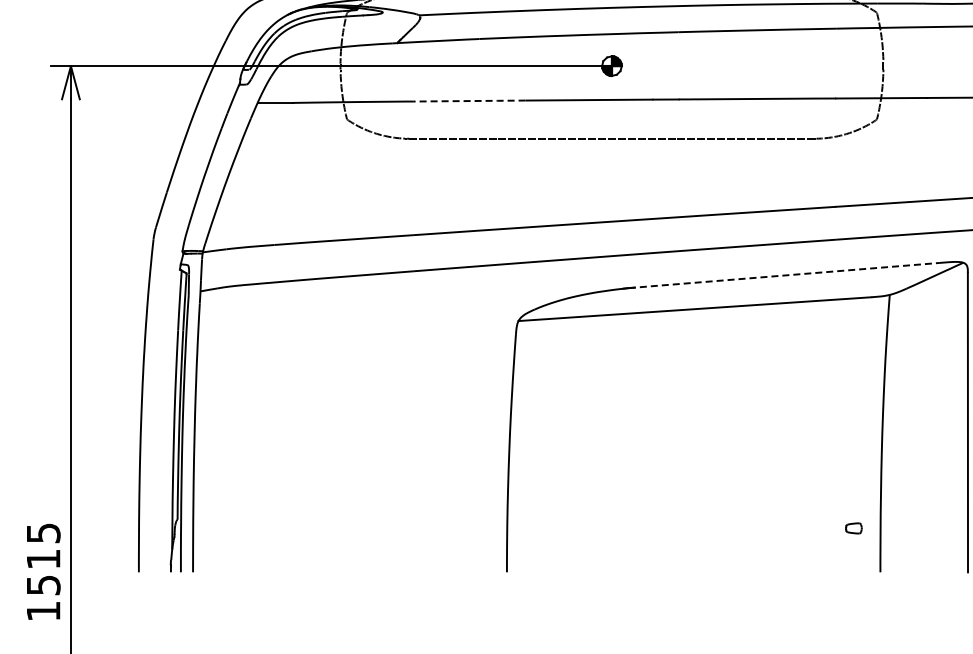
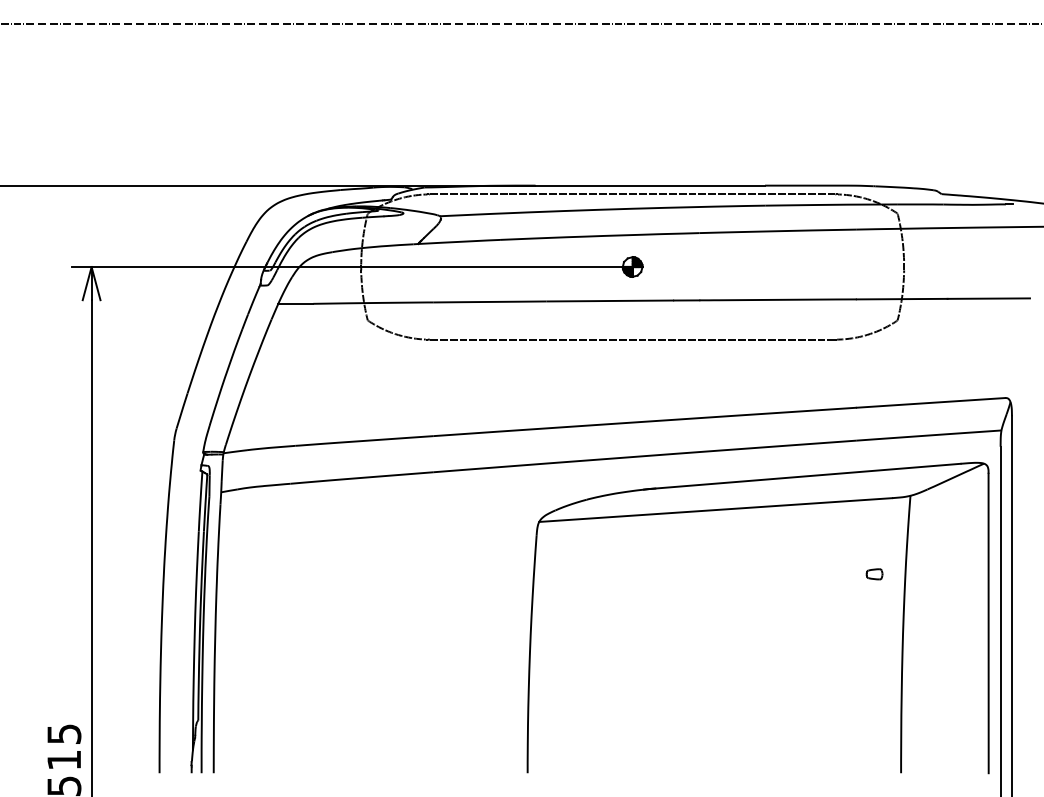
line: (468, 100) -> (489, 301), dashed -> solid
line: (784, 275) -> (805, 476), dashed -> solid
part: (853, 528) -> (874, 574), moved

